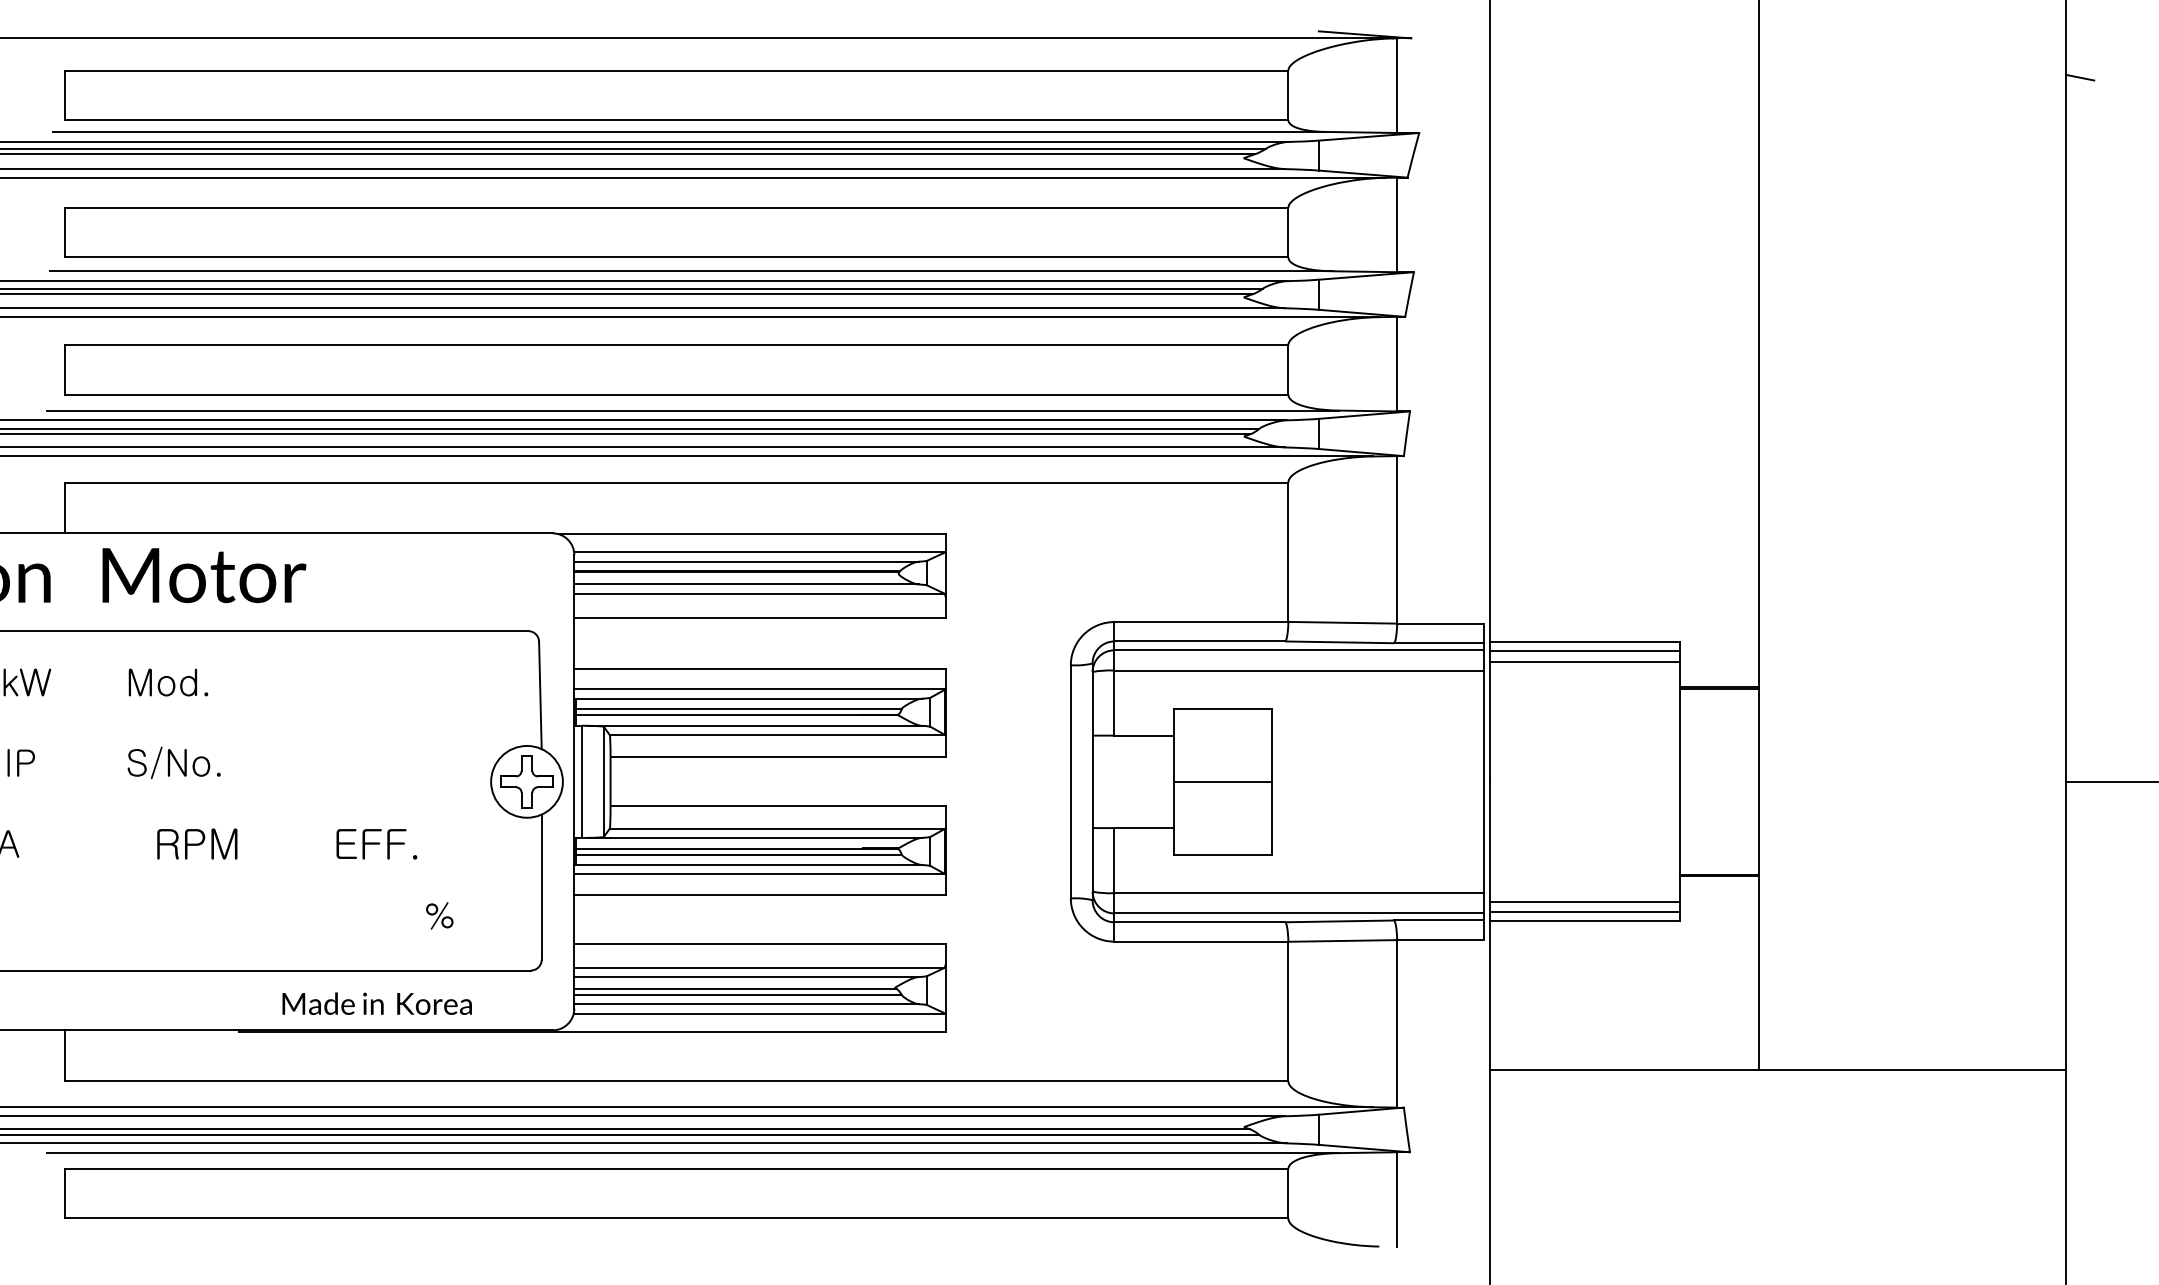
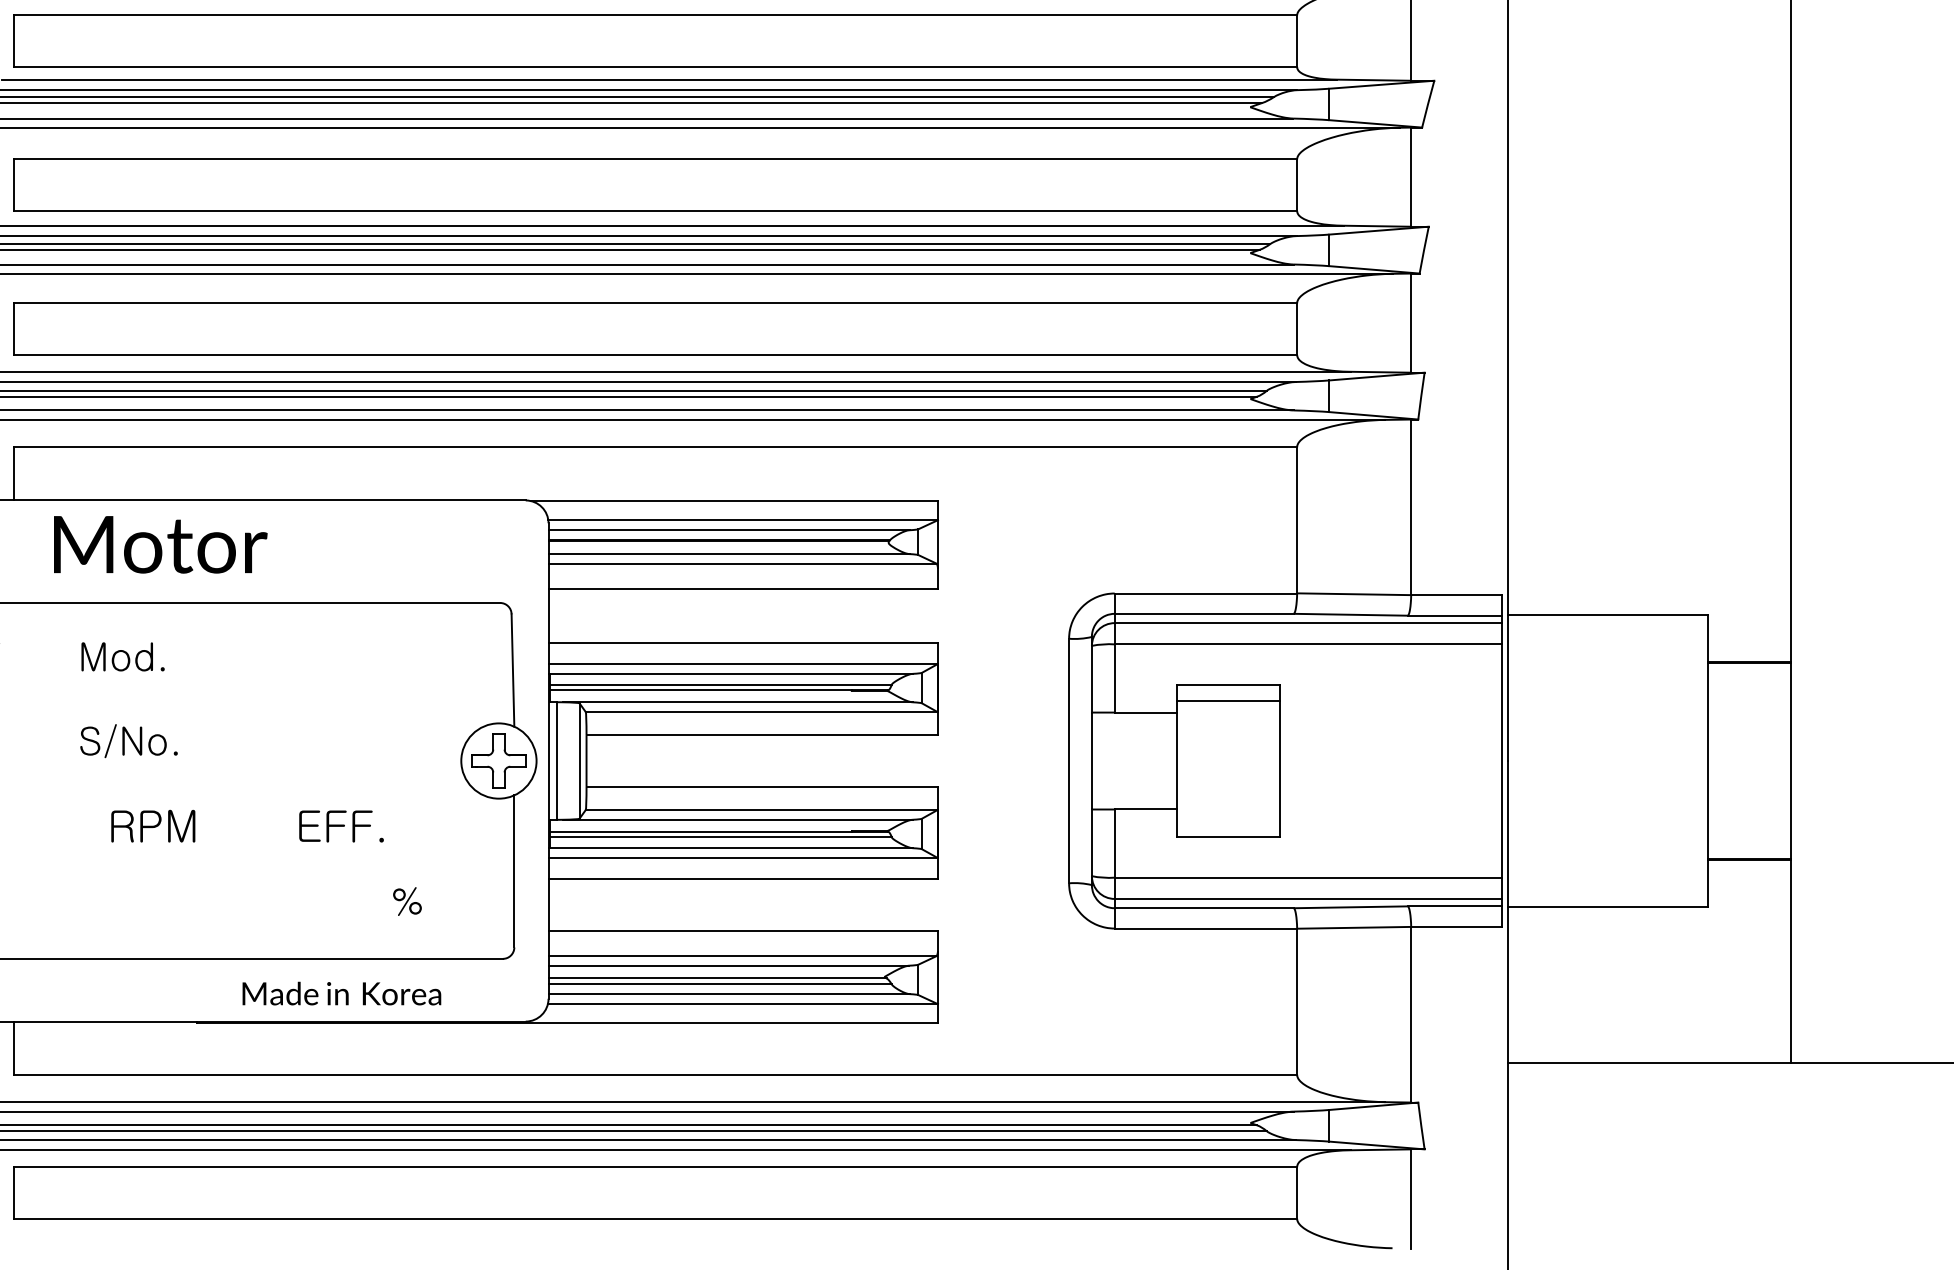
line: (1584, 651) -> (1607, 624), removed
line: (1584, 661) -> (1607, 634), removed
line: (1223, 781) -> (1229, 700), moved
line: (1584, 902) -> (1607, 887), removed
line: (1584, 912) -> (1607, 897), removed

